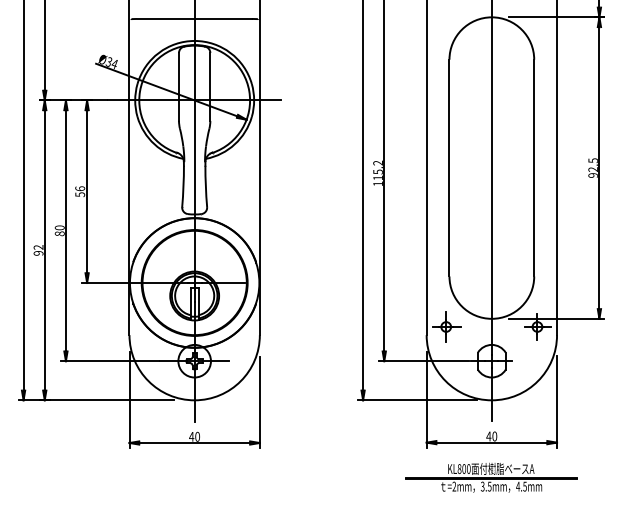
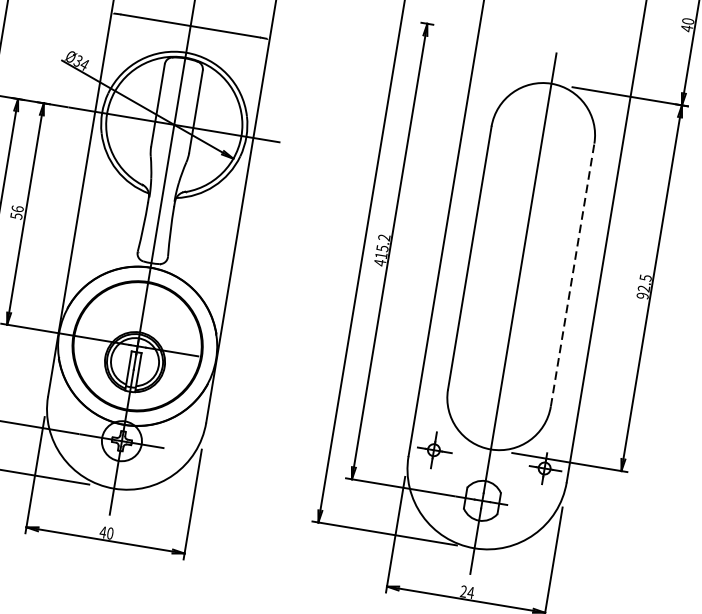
line: (534, 167) -> (573, 274), solid -> dashed
text: (377, 183) -> (379, 262), 115.2 -> 415.2
text: (491, 436) -> (466, 592), 40 -> 24

